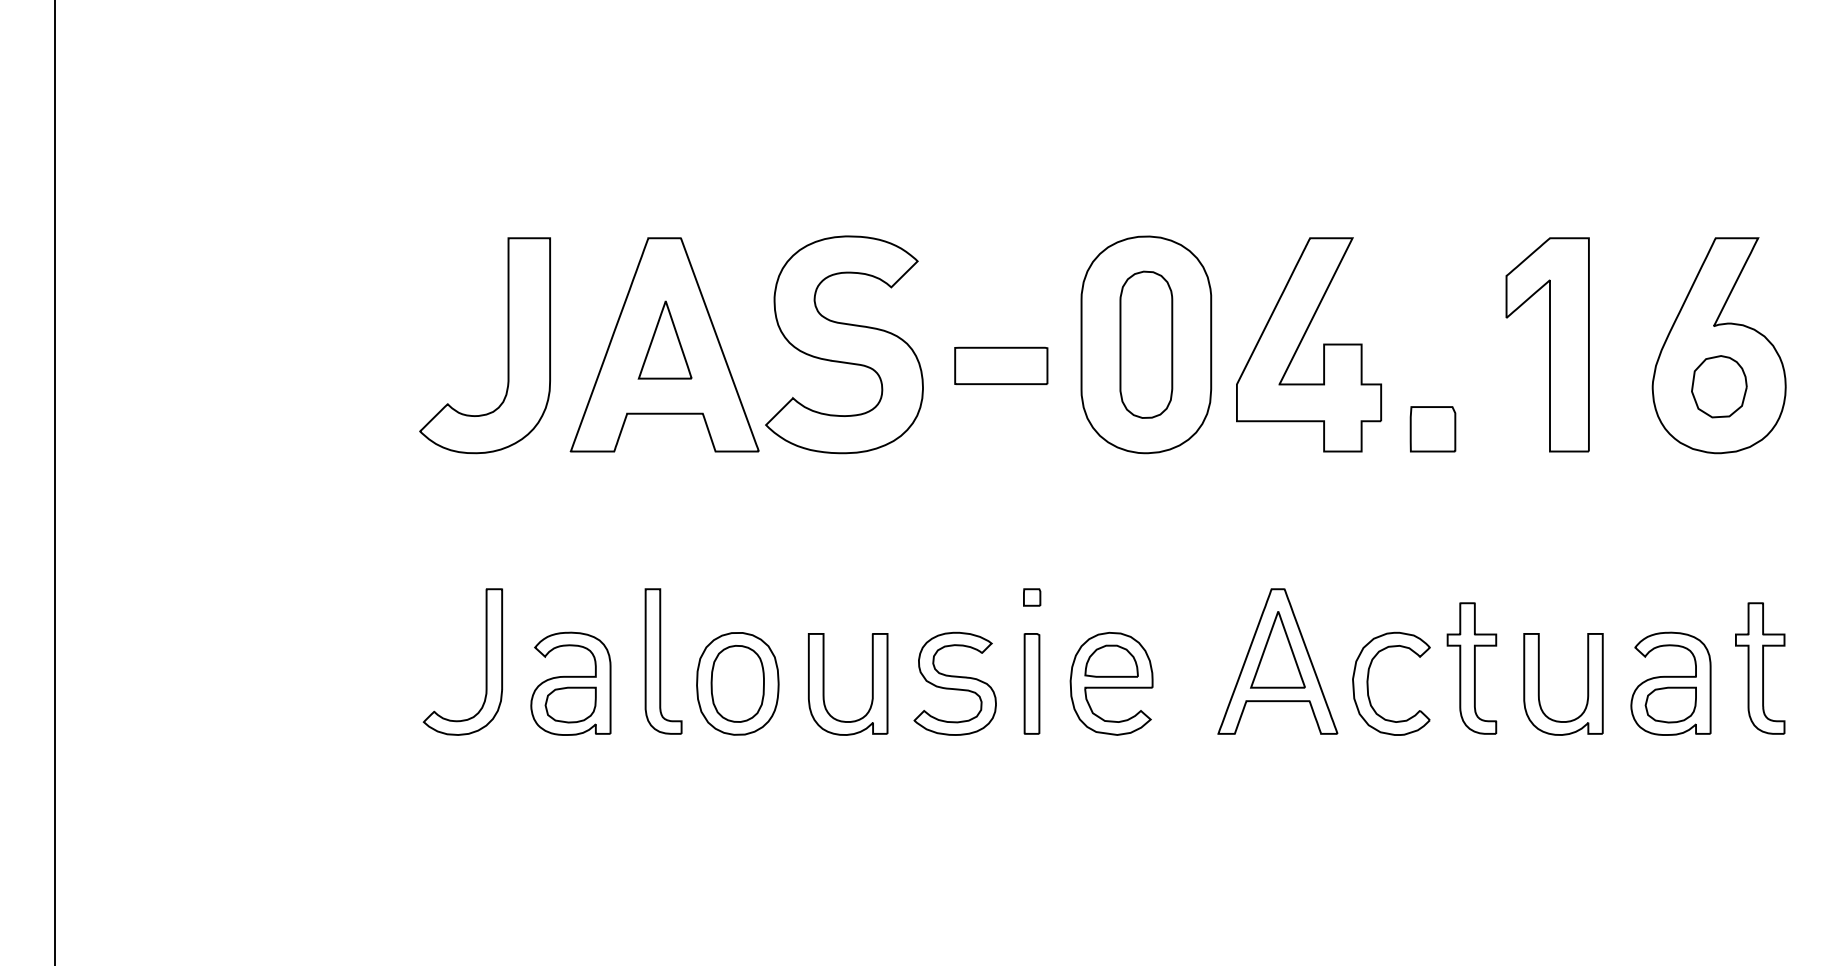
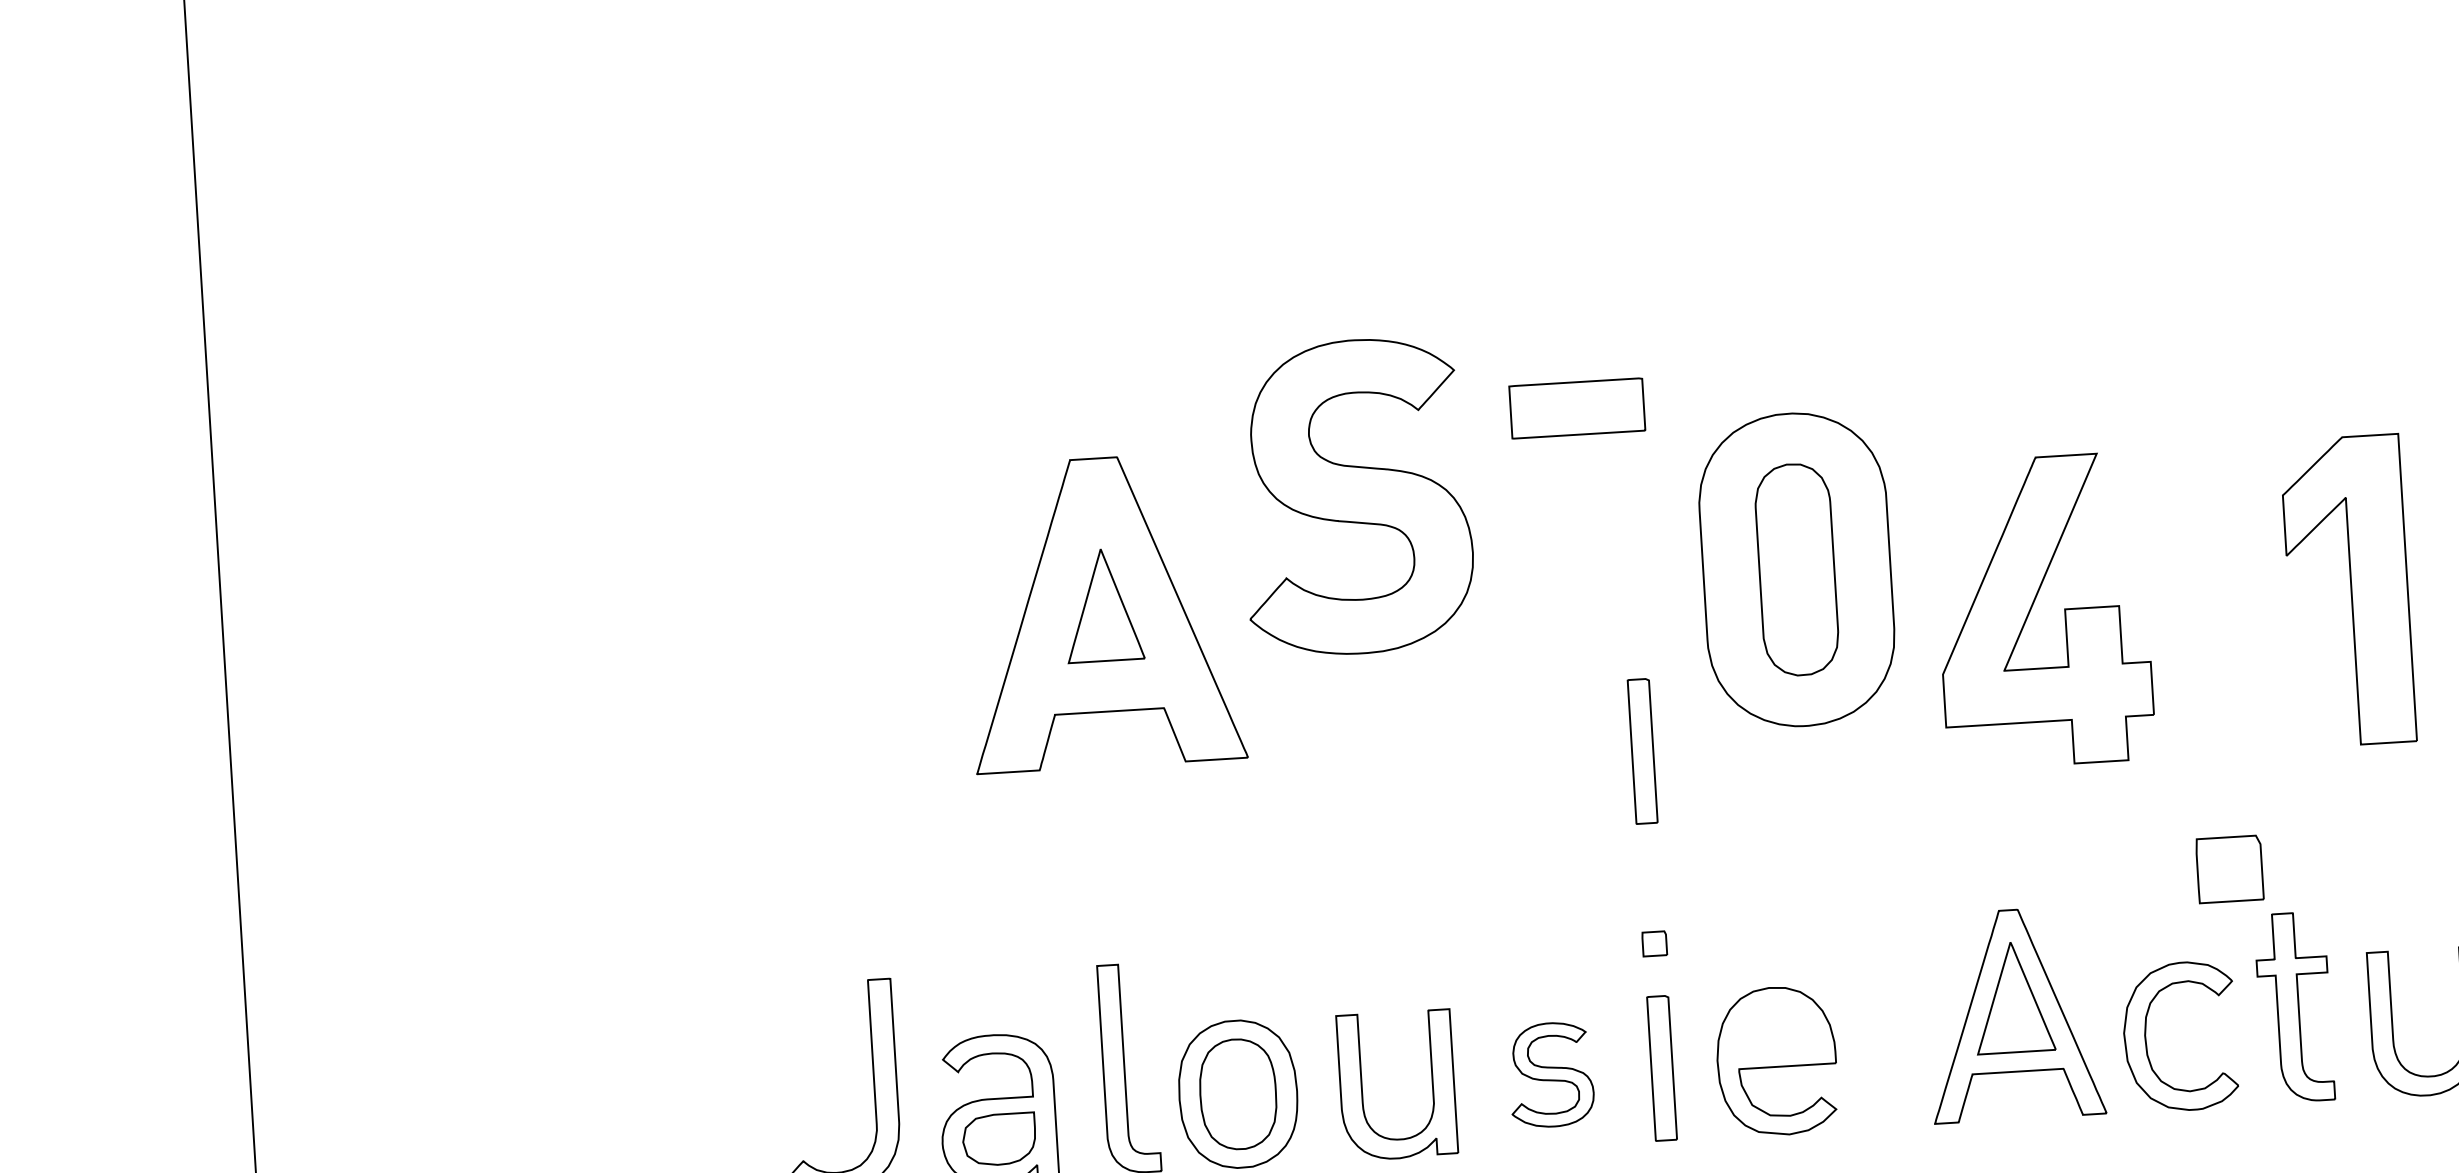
part: (1302, 340) -> (2033, 605), moved
part: (844, 344) -> (1355, 496), moved
part: (1547, 344) -> (2347, 590), moved
part: (507, 345) -> (876, 627), removed
part: (1001, 365) -> (1577, 407), moved
part: (1432, 429) -> (2229, 869), moved
part: (1031, 463) -> (1641, 750), added
part: (1111, 660) -> (1774, 1027), removed
part: (954, 683) -> (1550, 1074), size x0.7

